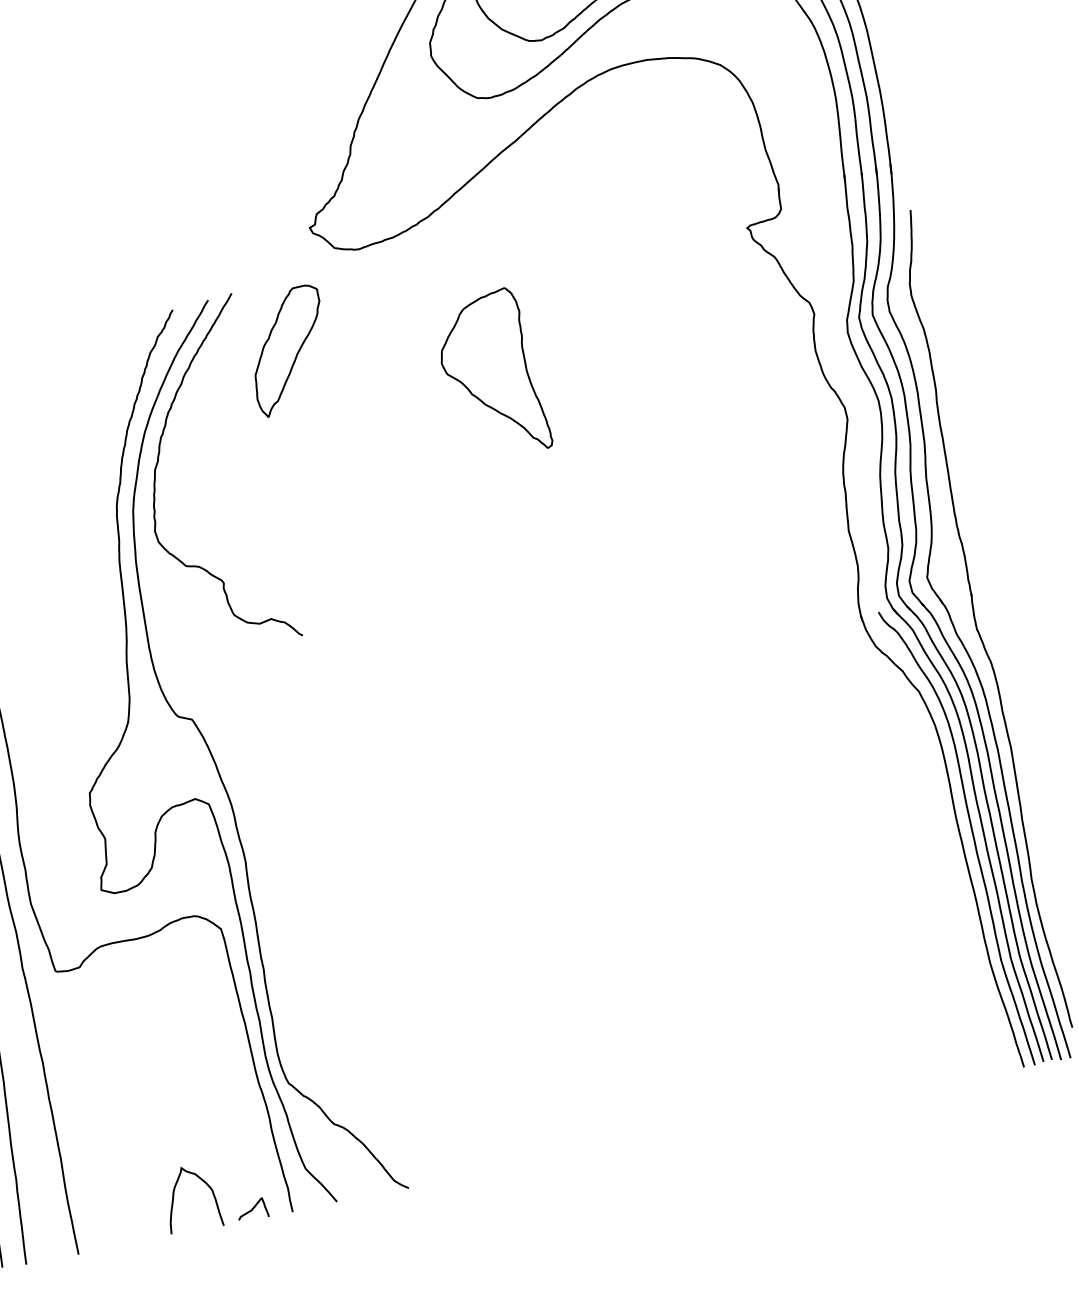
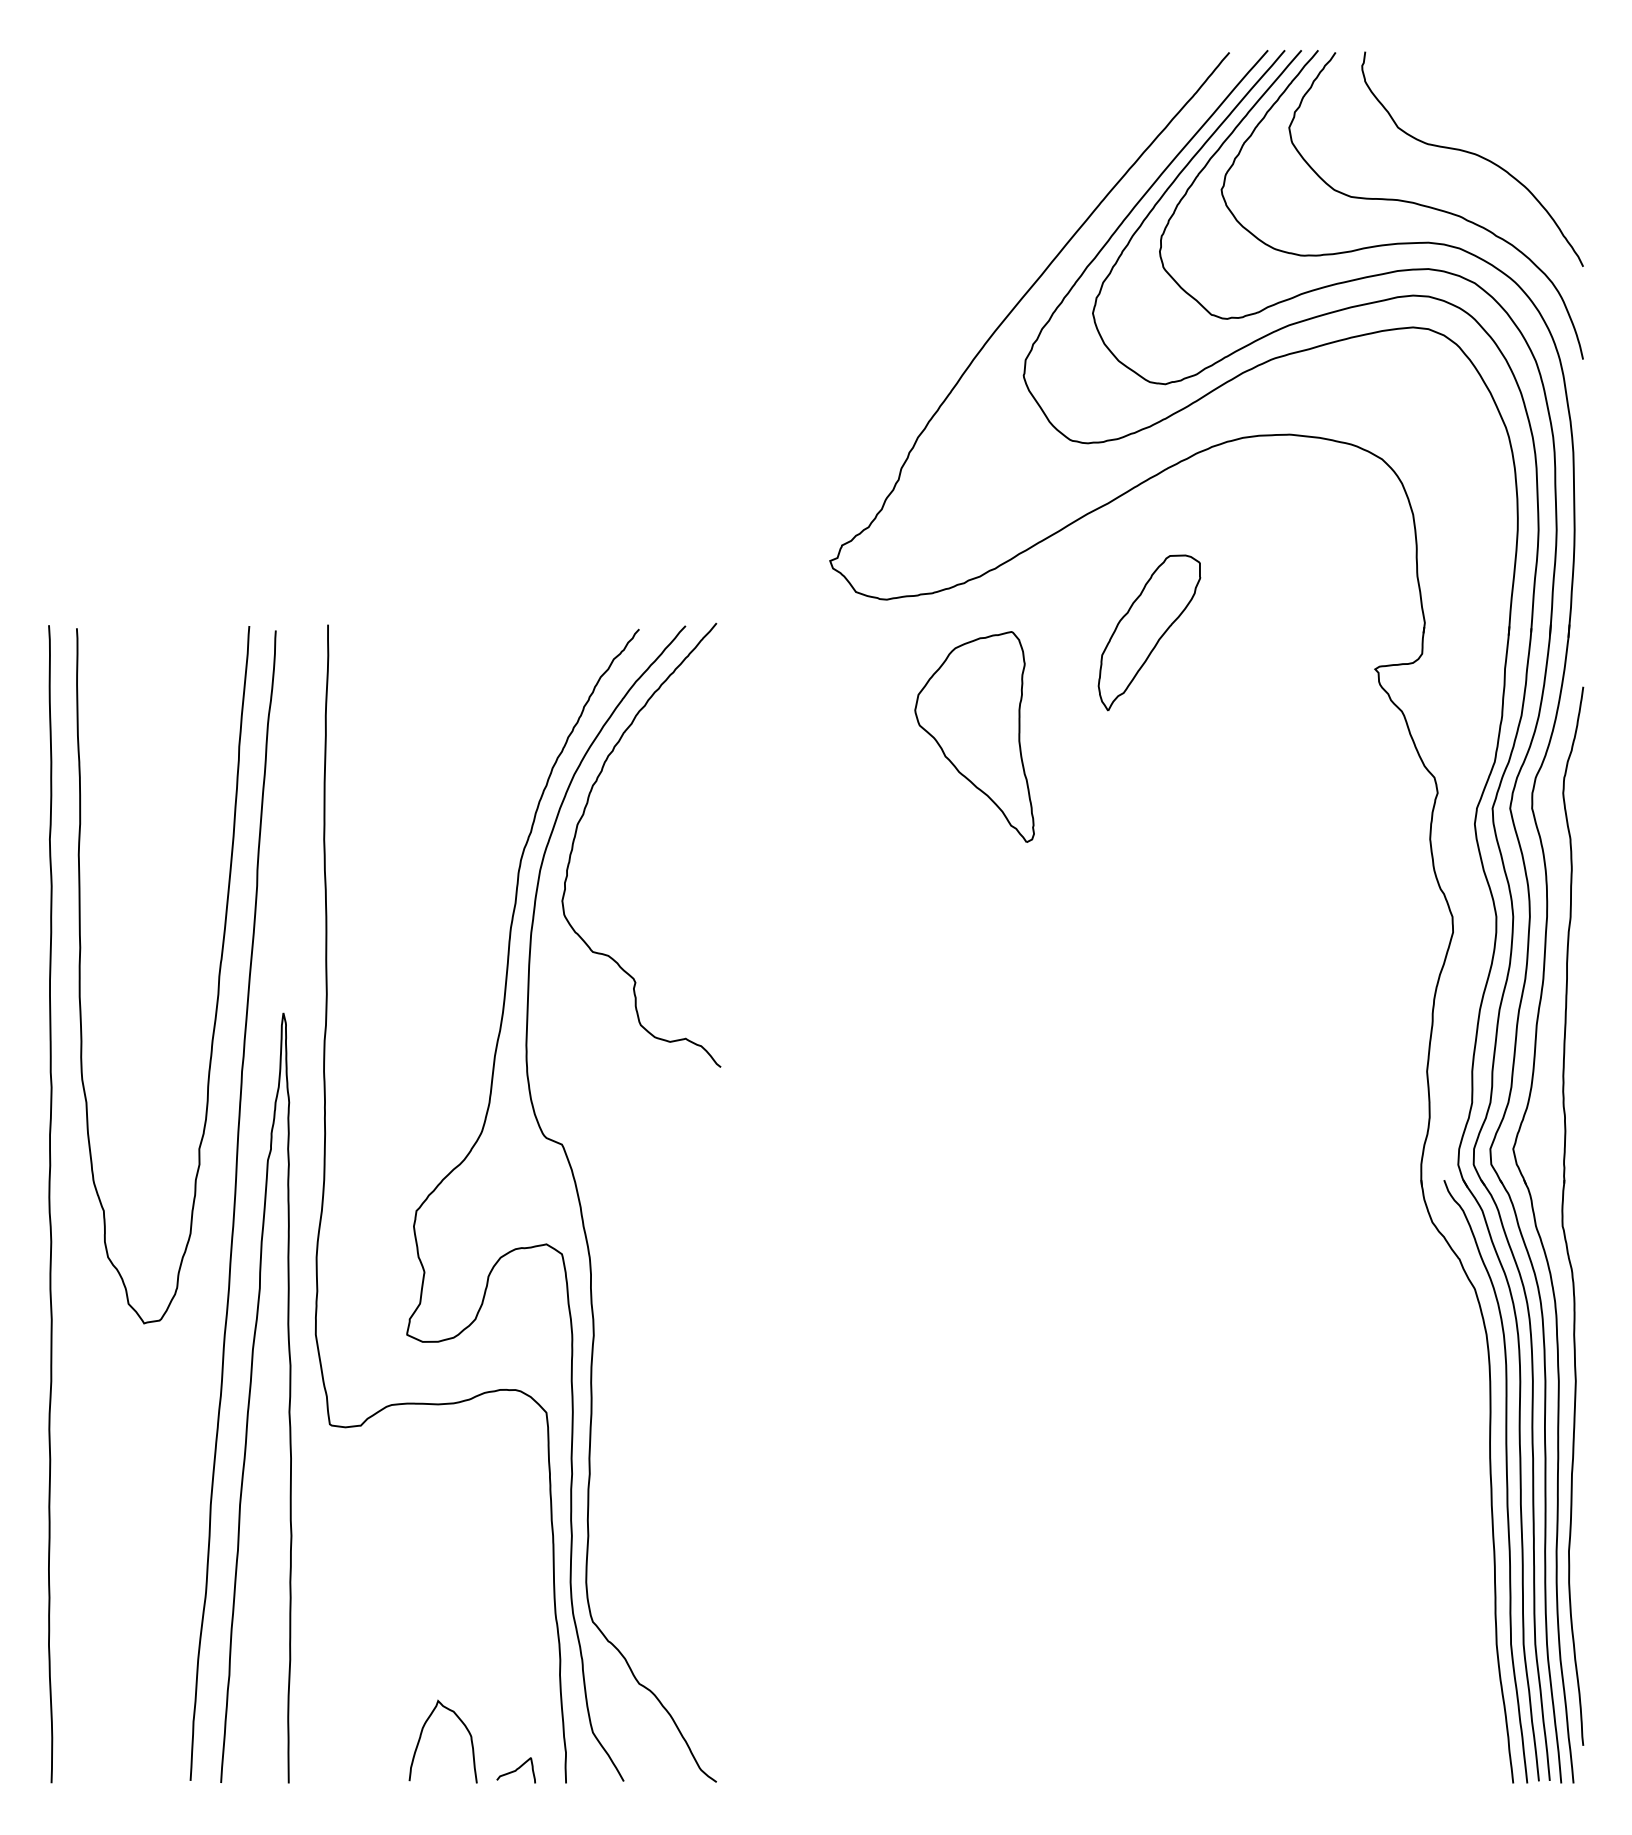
part: (288, 350) -> (1149, 632), moved
part: (491, 374) -> (974, 736), moved

